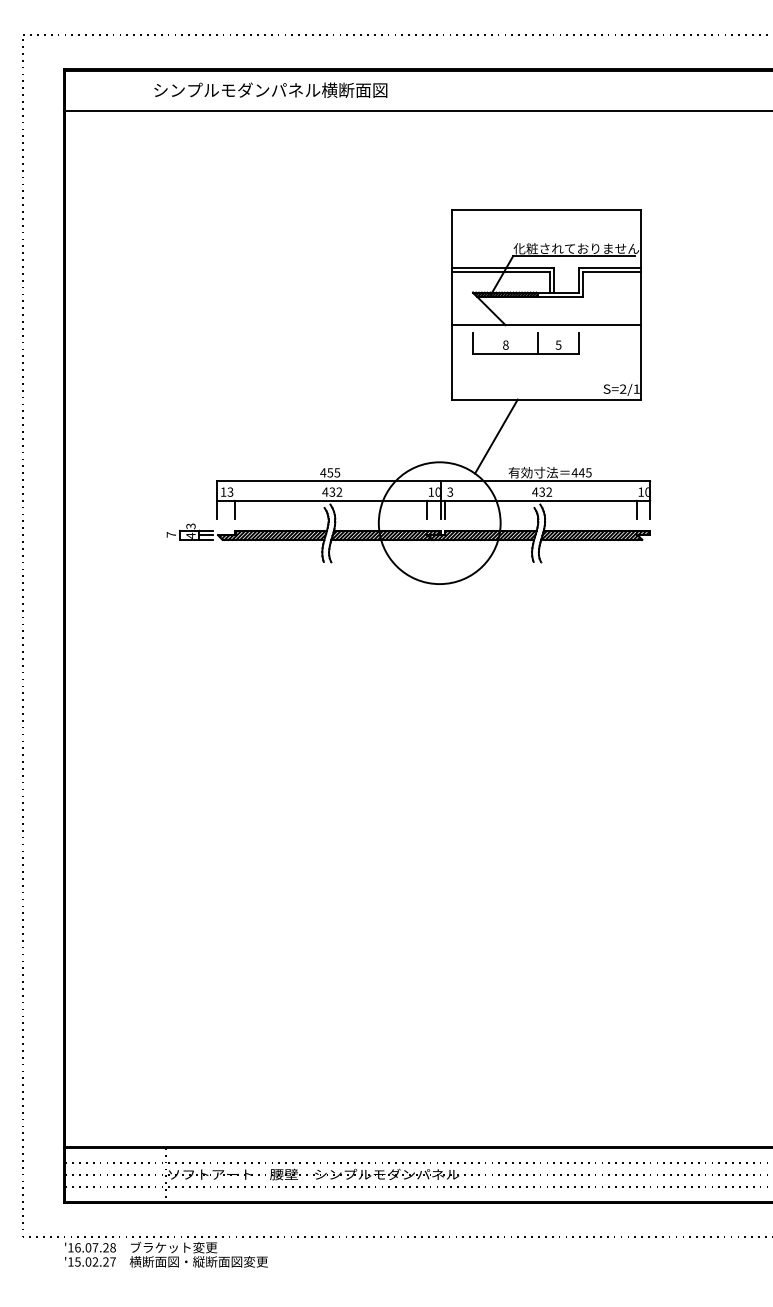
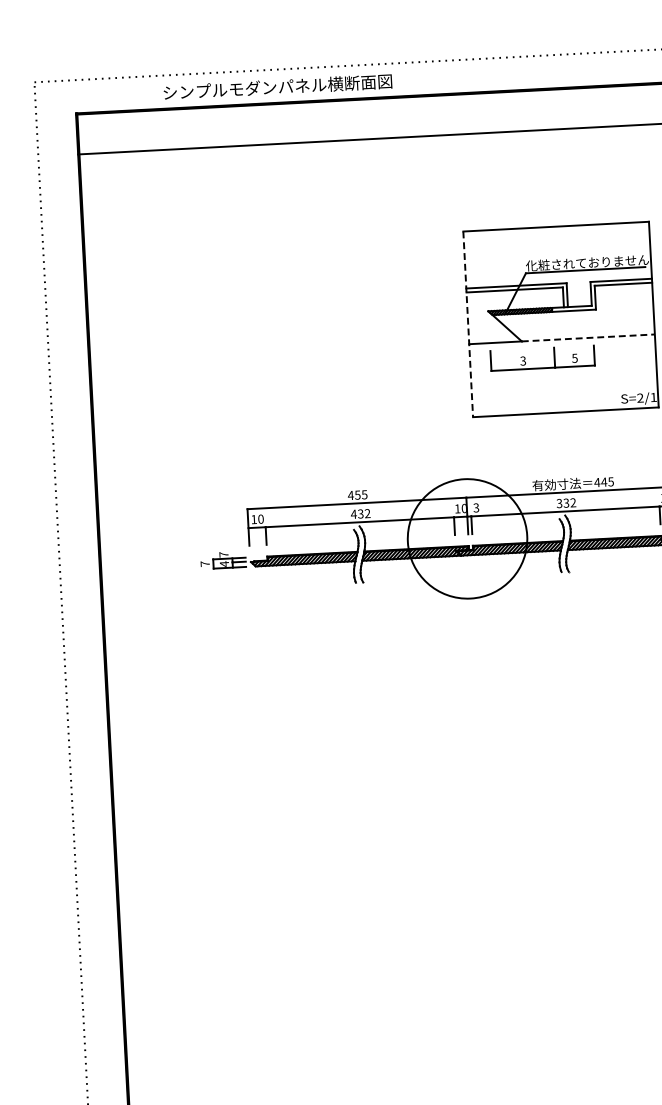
text: (270, 89) -> (277, 86), moved
line: (451, 304) -> (467, 323), solid -> dashed
line: (573, 325) -> (588, 338), solid -> dashed
text: (505, 344) -> (522, 360), 8 -> 3
line: (496, 436) -> (518, 451), removed
text: (230, 491) -> (260, 518), 13 -> 10
text: (535, 491) -> (559, 502), 432 -> 332
text: (190, 526) -> (223, 554), 3 -> 7

